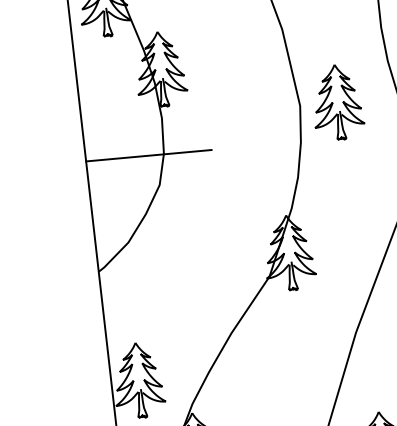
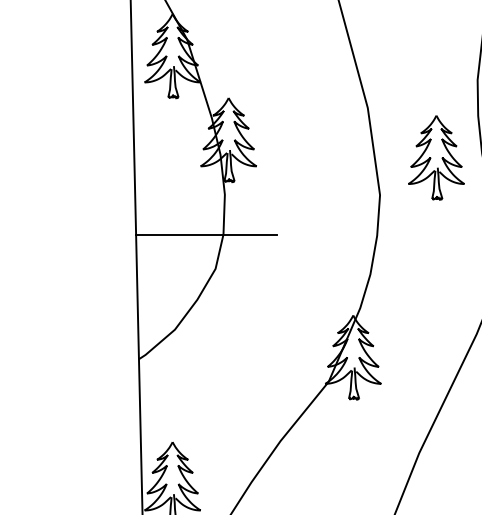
part: (337, 102) -> (436, 157), moved

